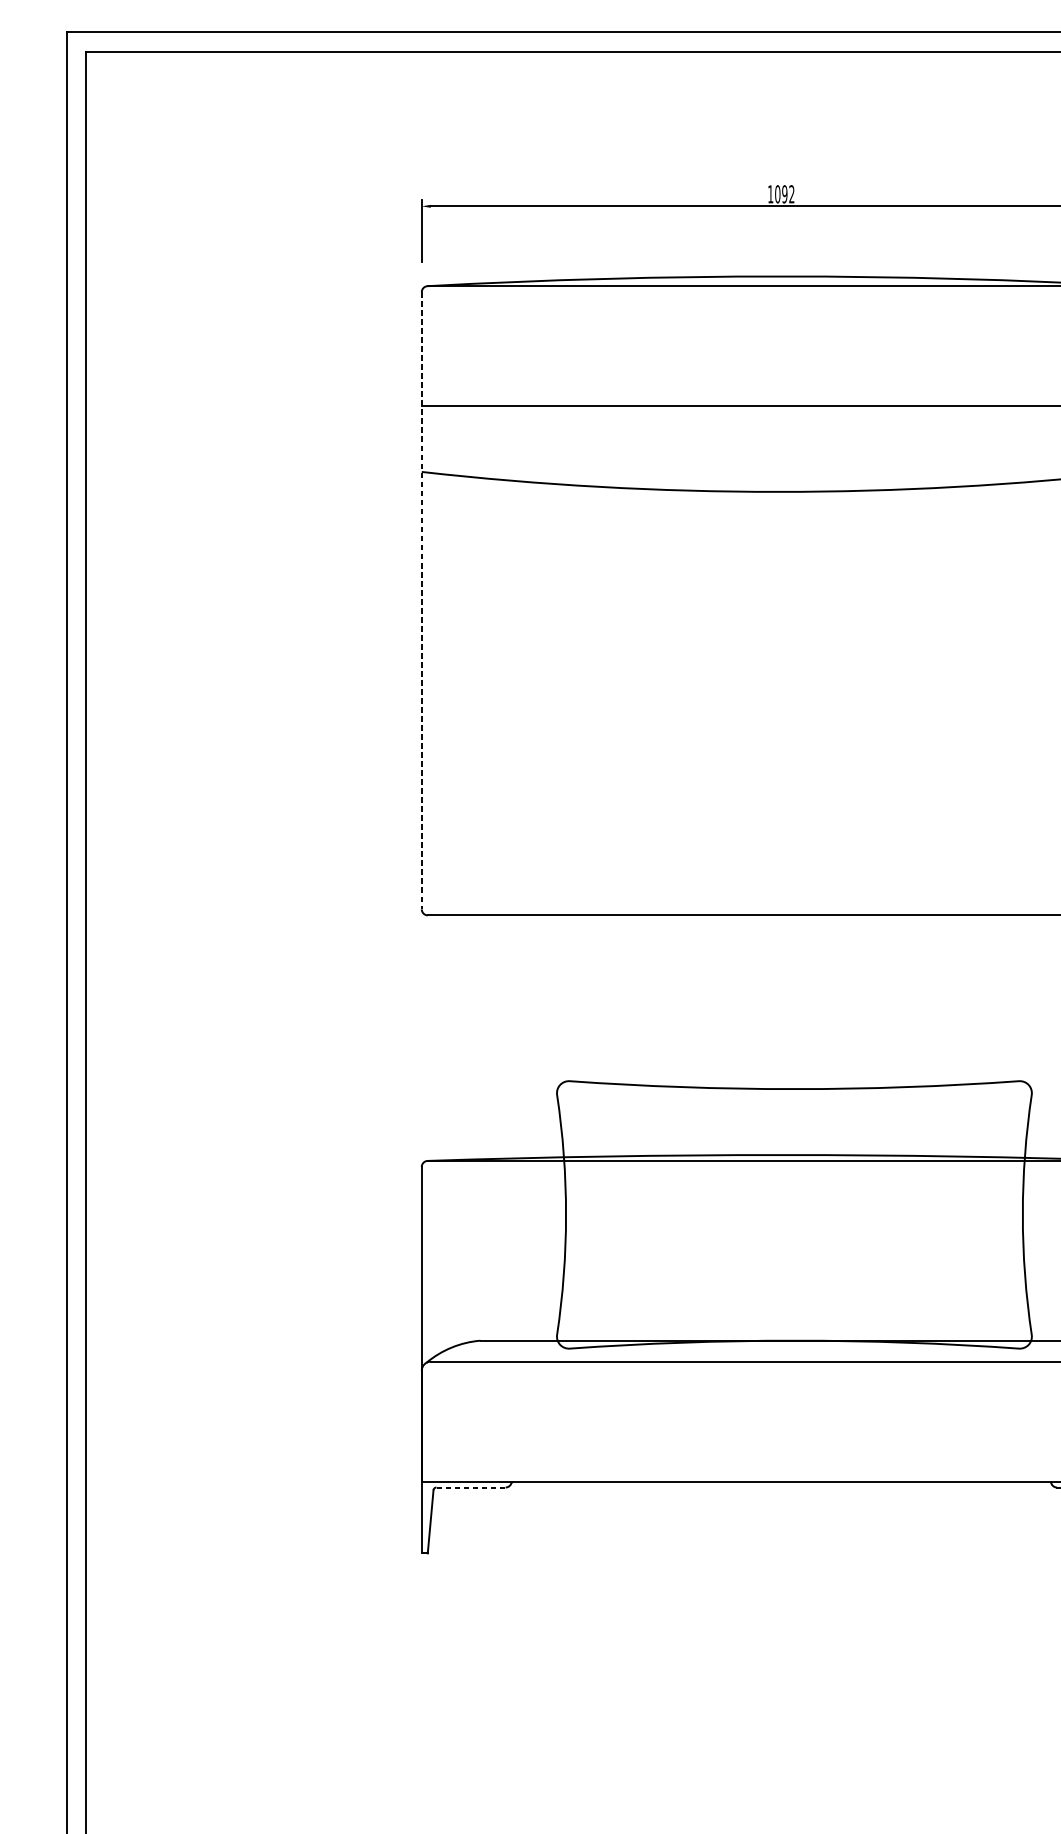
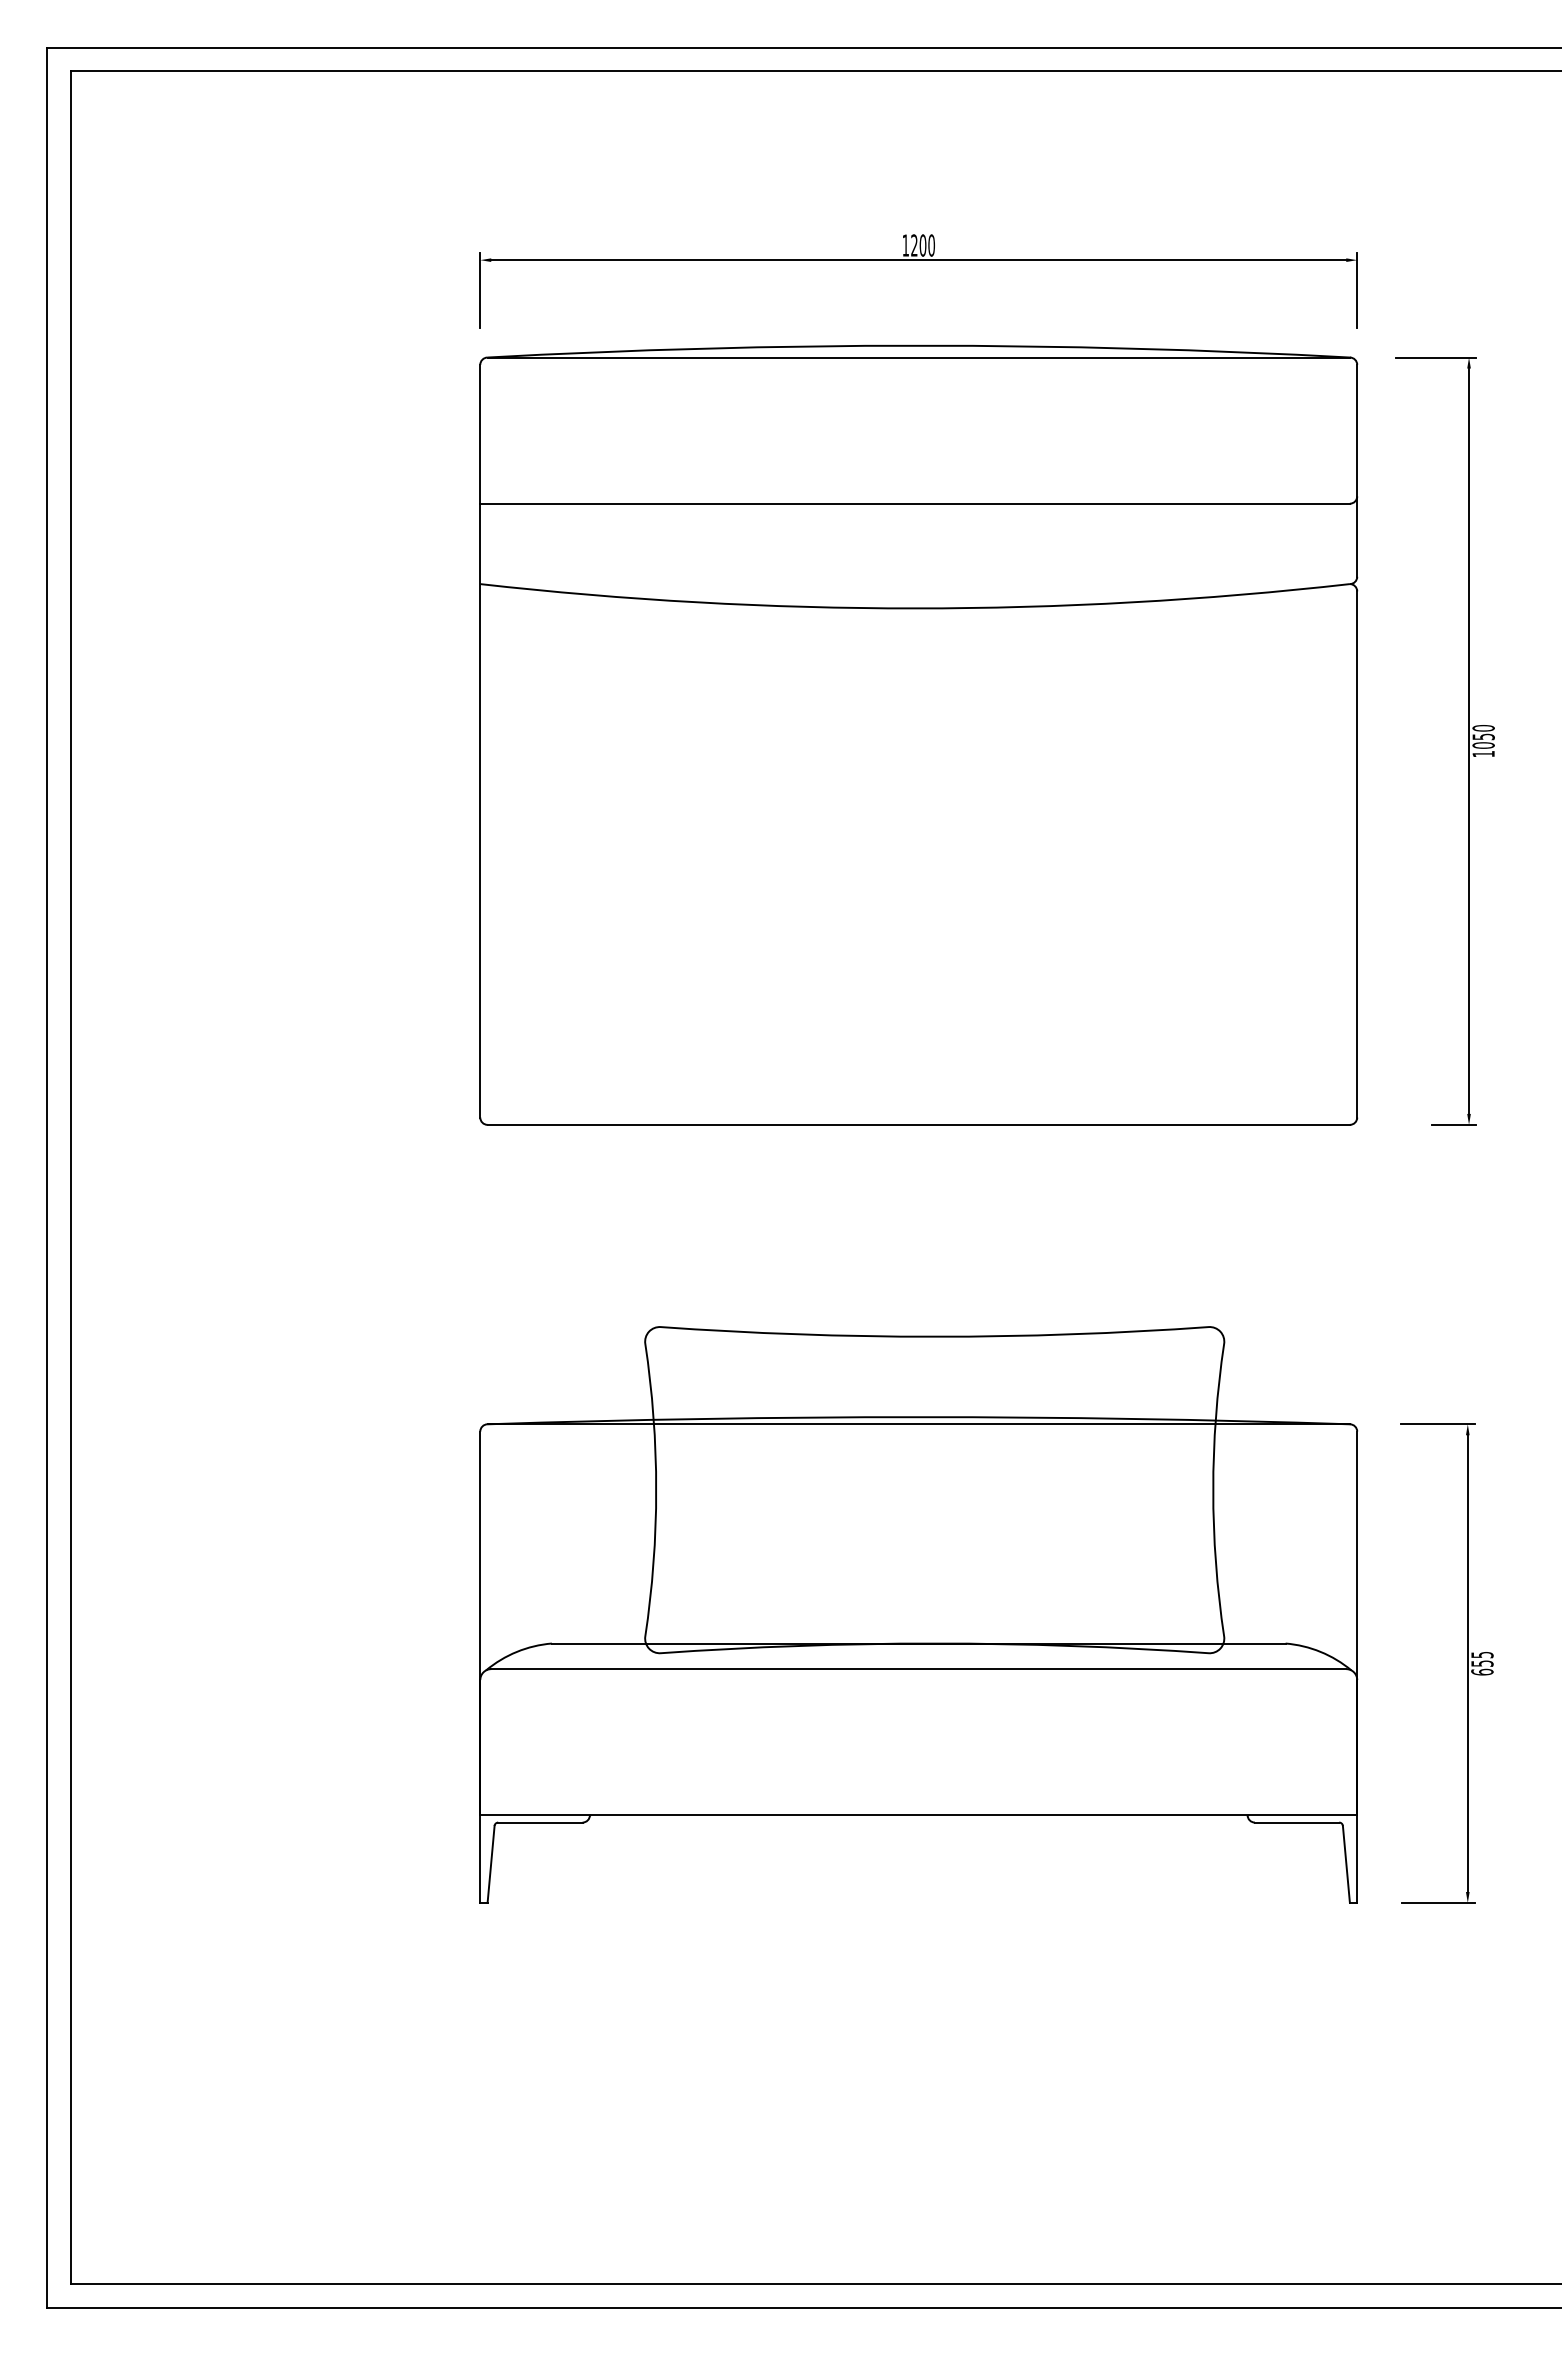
text: (784, 194) -> (922, 245), 1092 -> 1200
line: (421, 601) -> (480, 741), dashed -> solid
line: (471, 1487) -> (540, 1822), dashed -> solid

